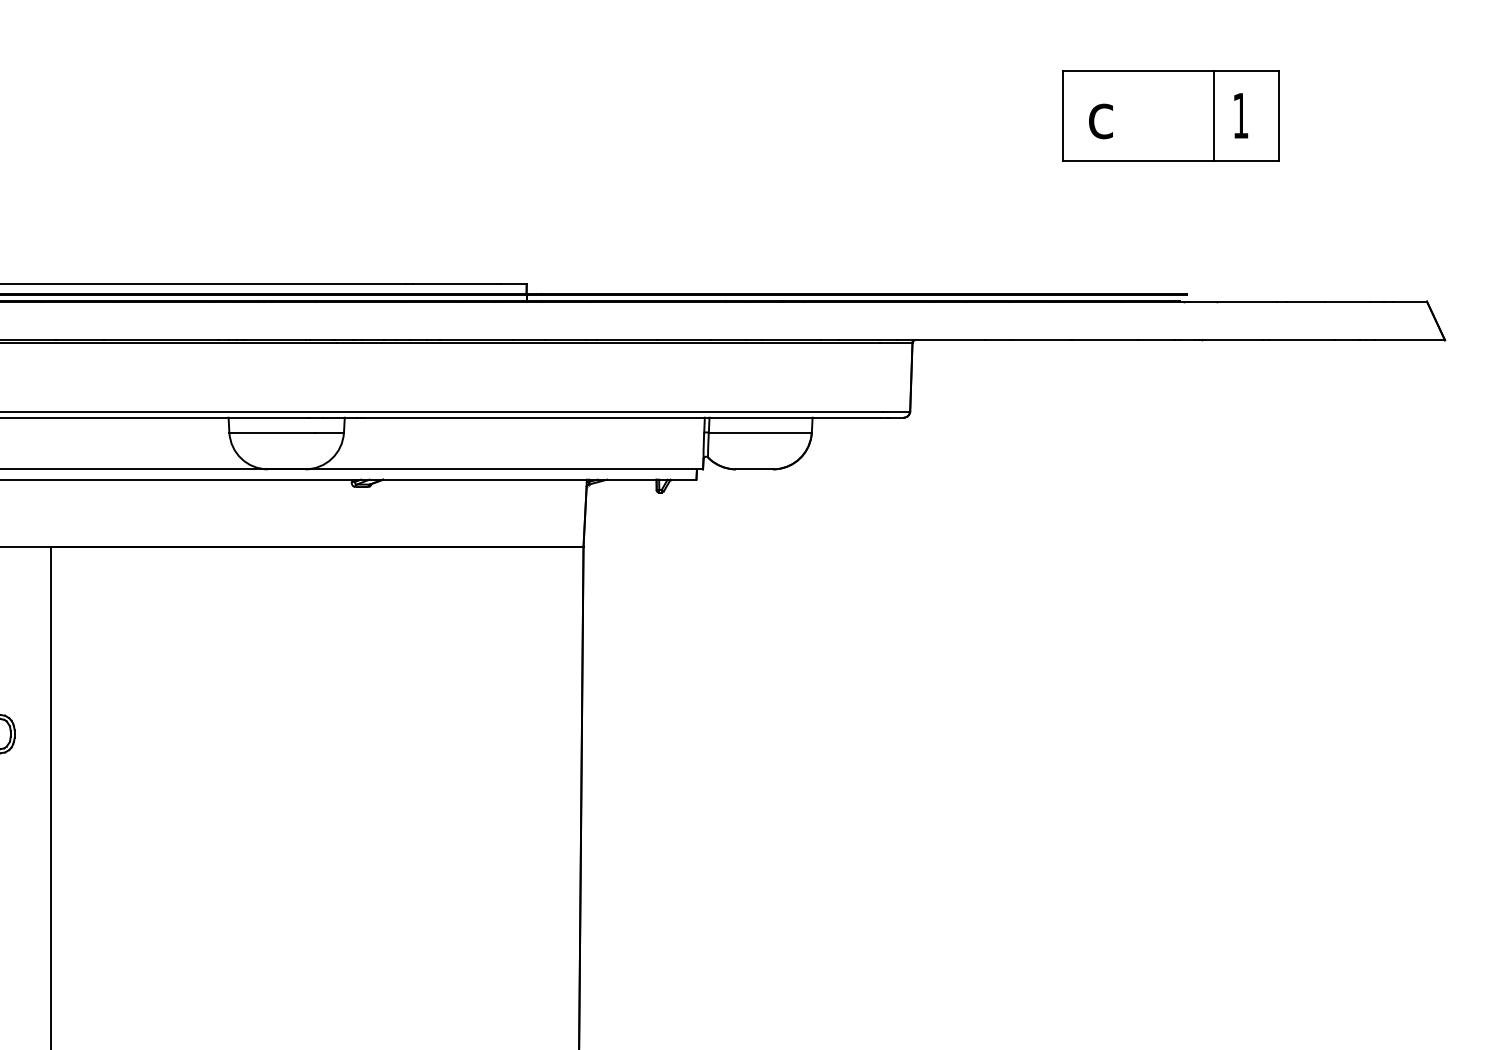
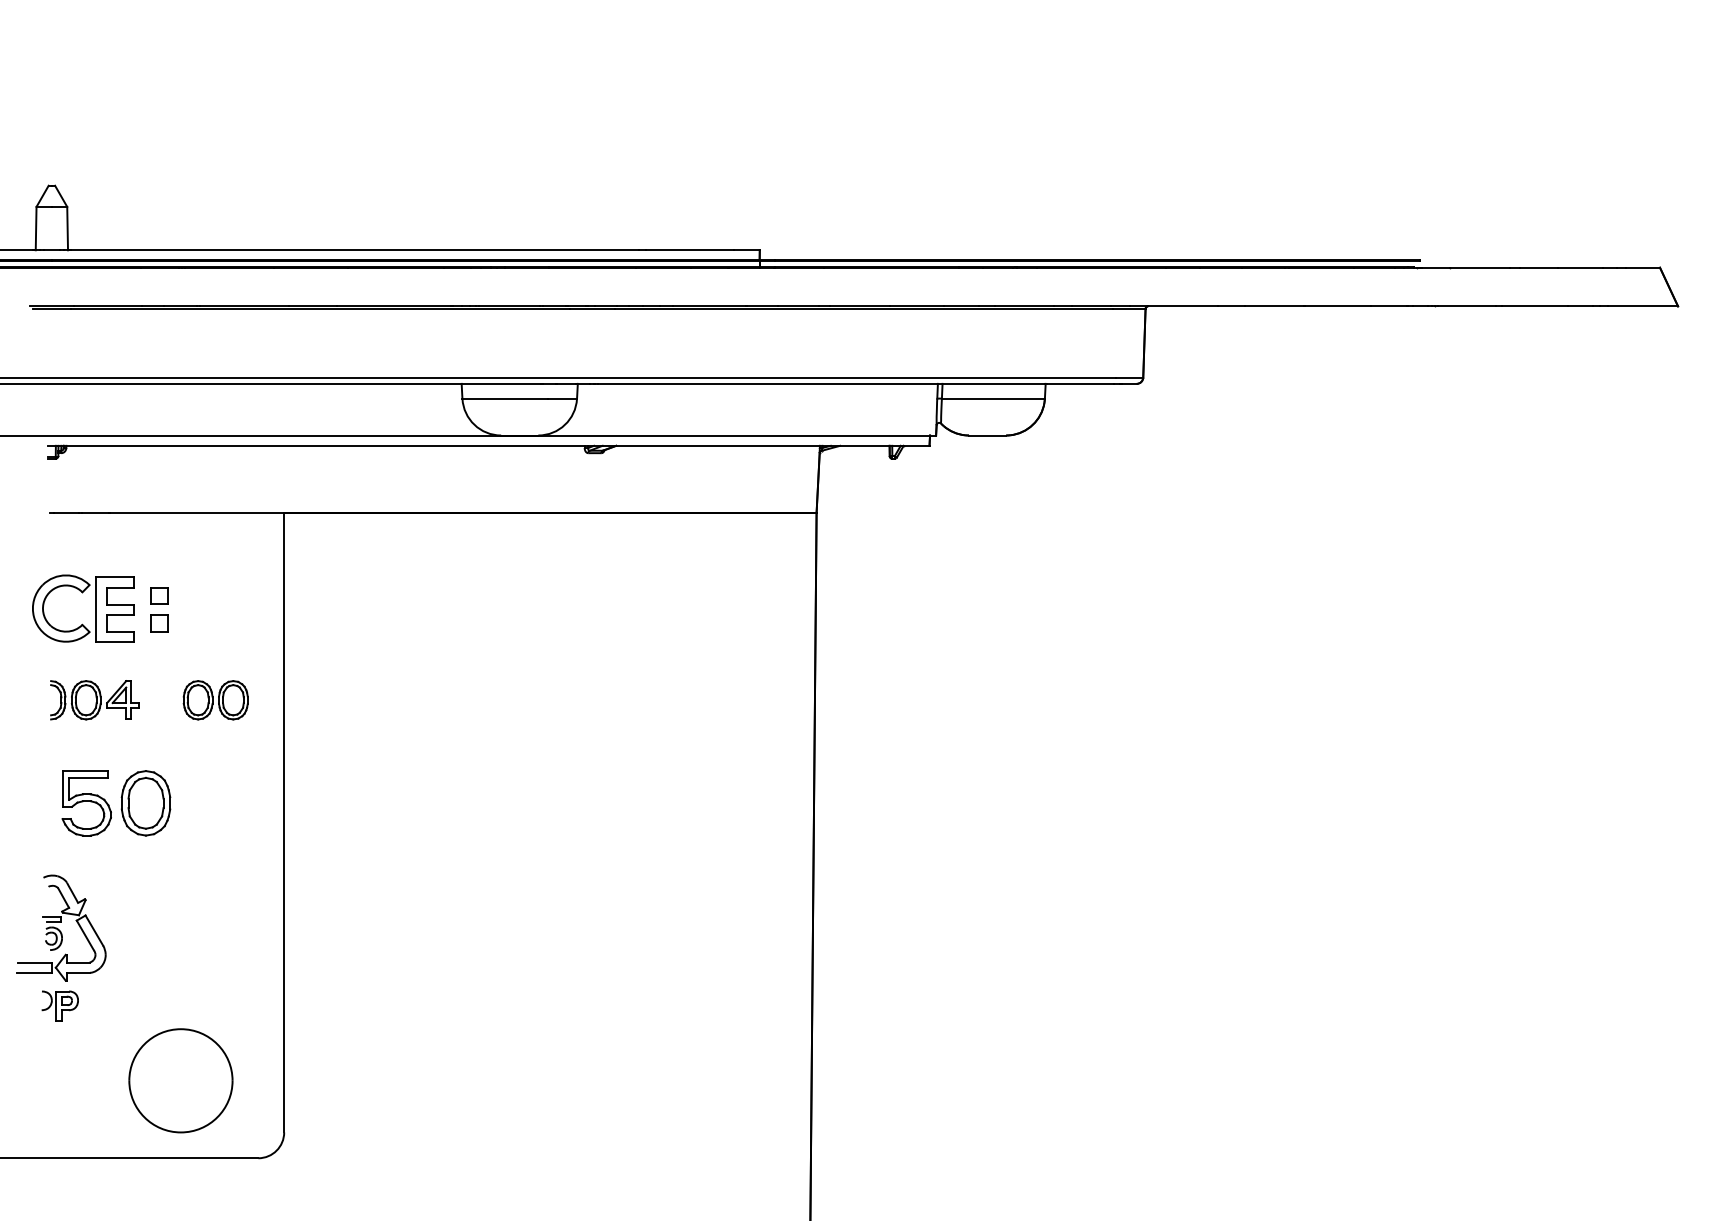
part: (1170, 115) -> (1403, 81), removed

